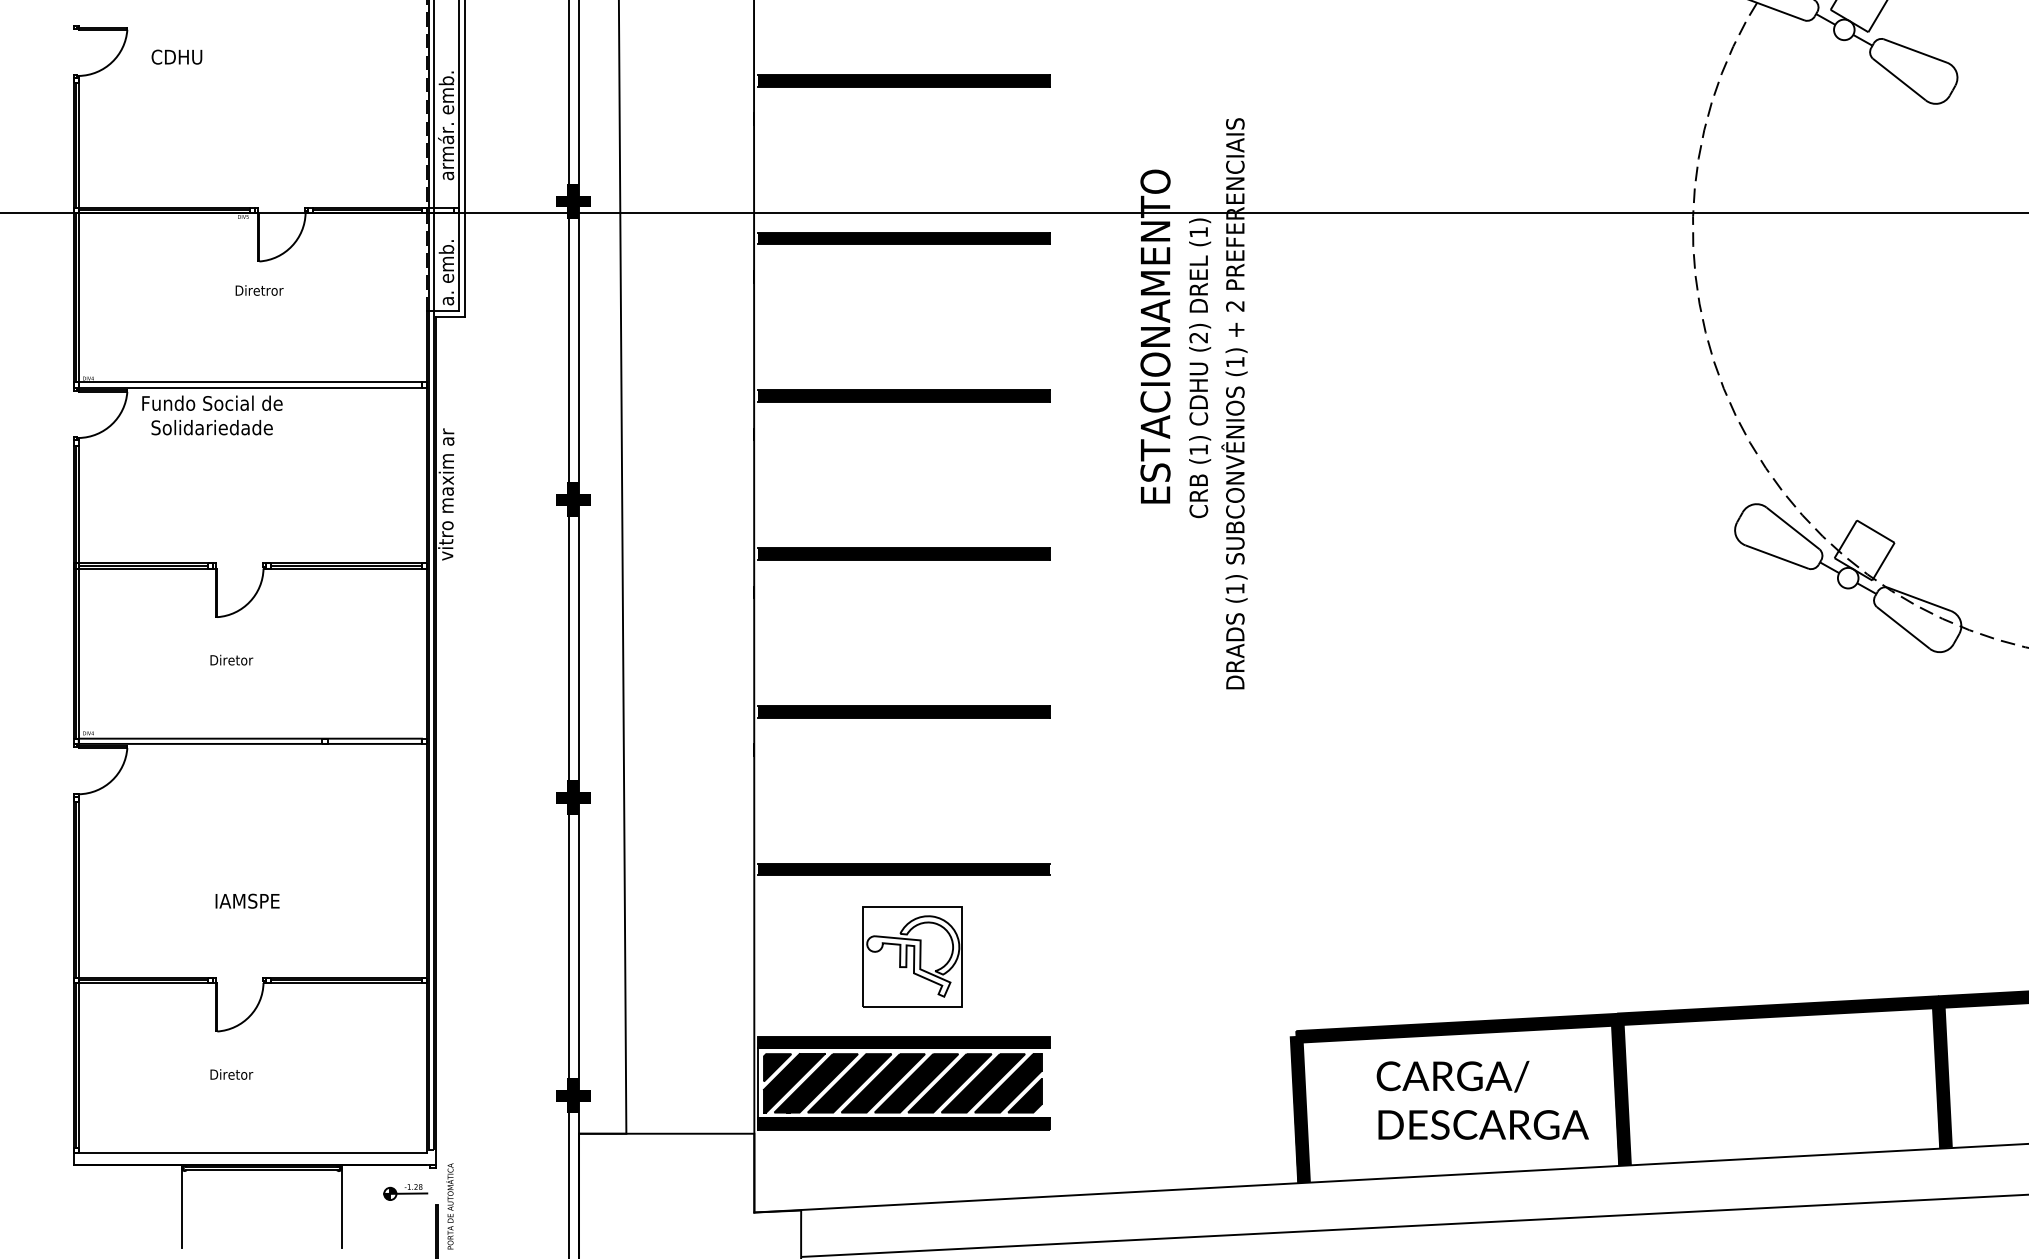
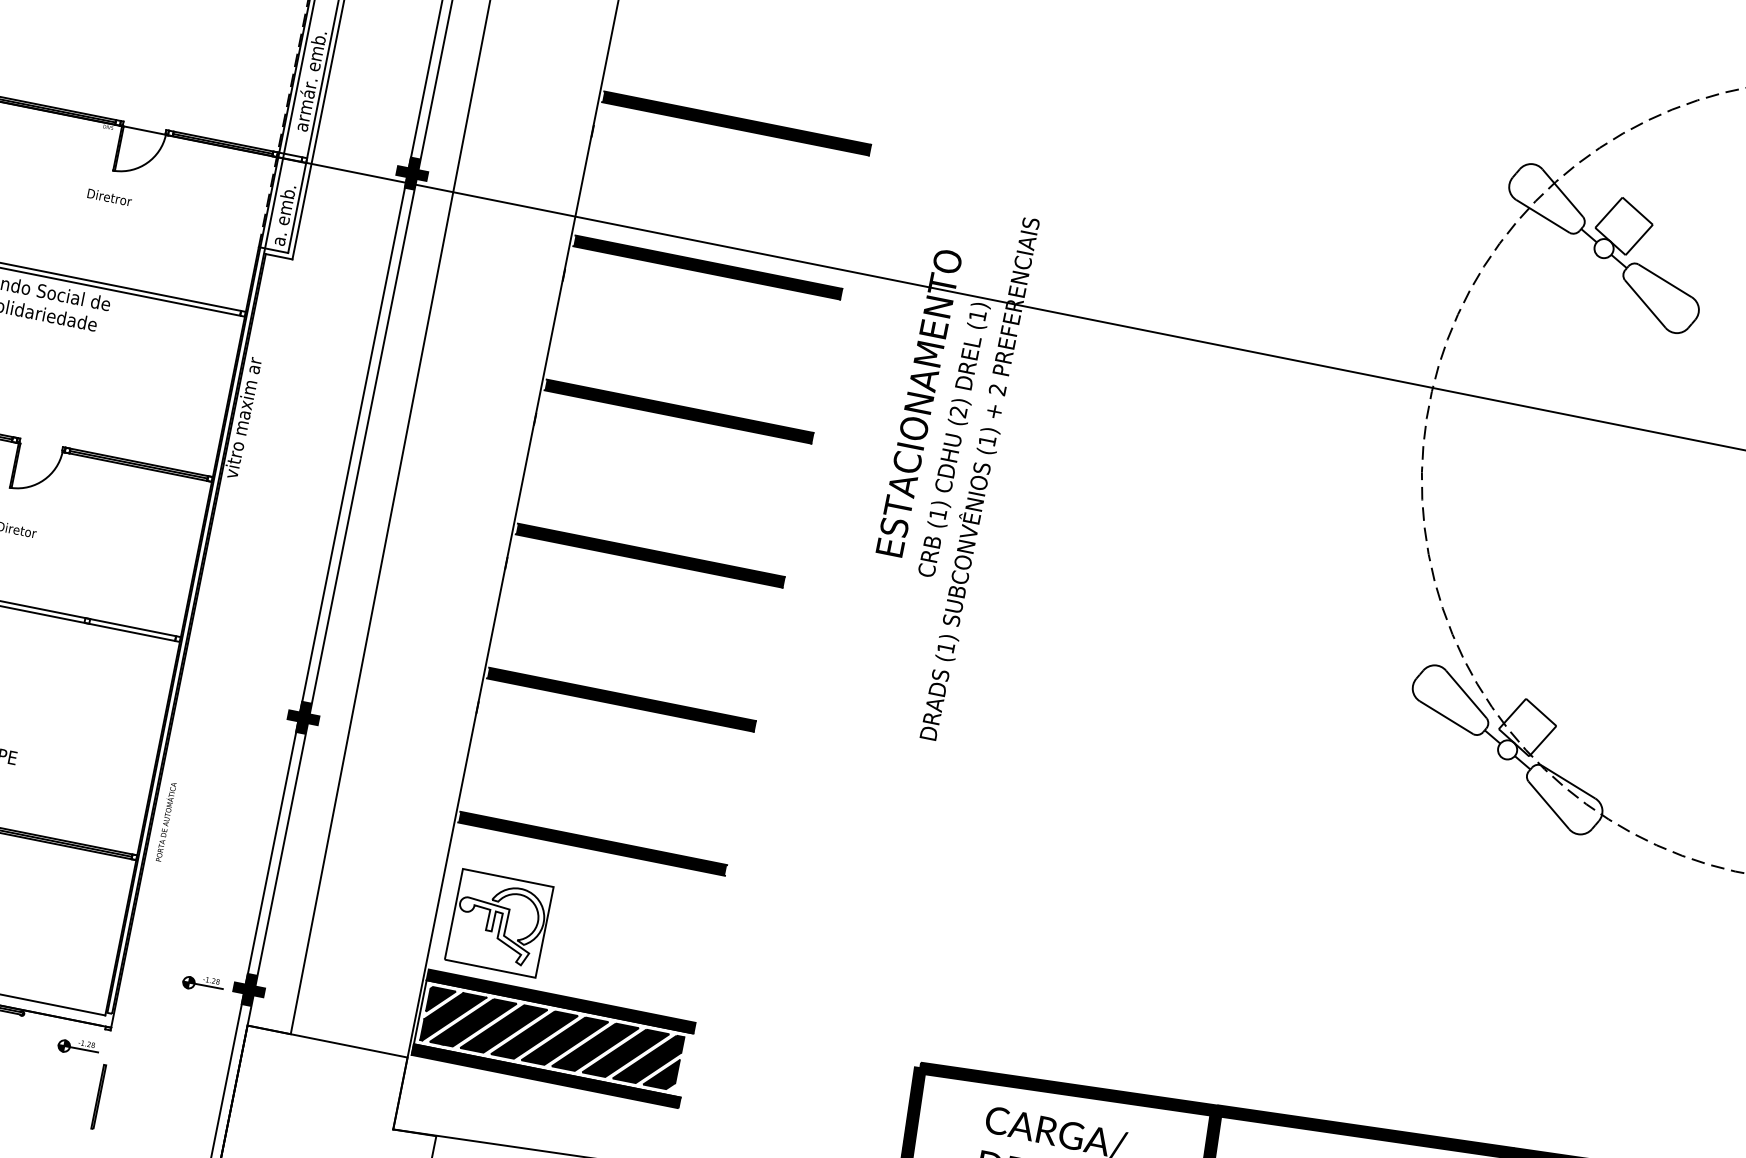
fill: (572, 499) -> (357, 445), removed
part: (912, 956) -> (499, 922), moved
part: (523, 1099) -> (203, 984), added
line: (342, 1205) -> (18, 1047), removed
text: (449, 1206) -> (165, 821), moved

